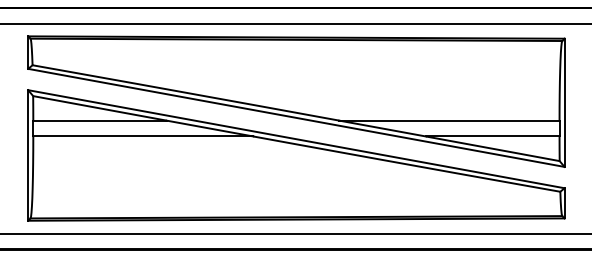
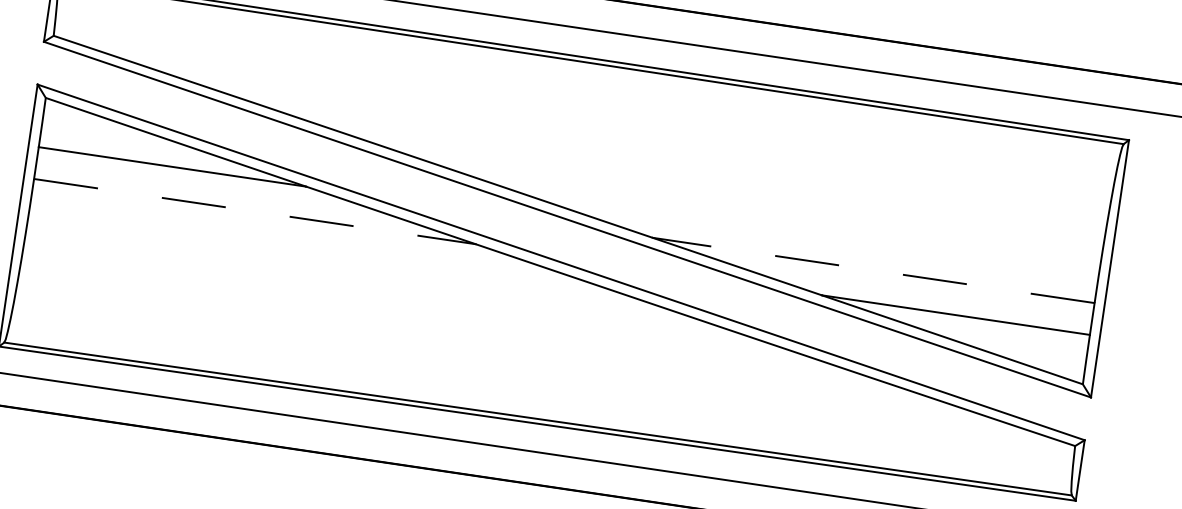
line: (448, 120) -> (871, 269), solid -> dashed
line: (143, 136) -> (255, 211), solid -> dashed

